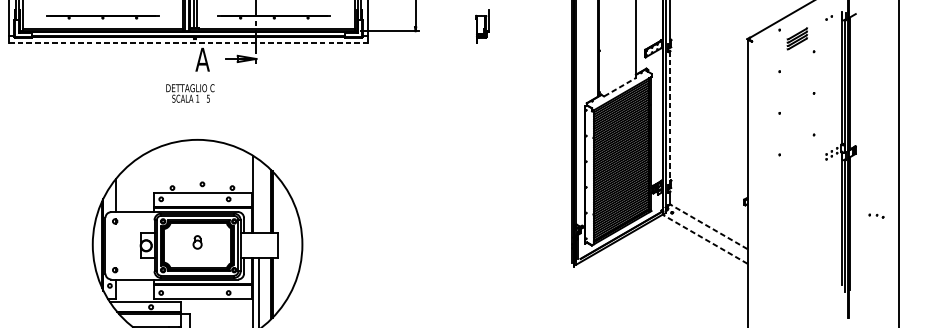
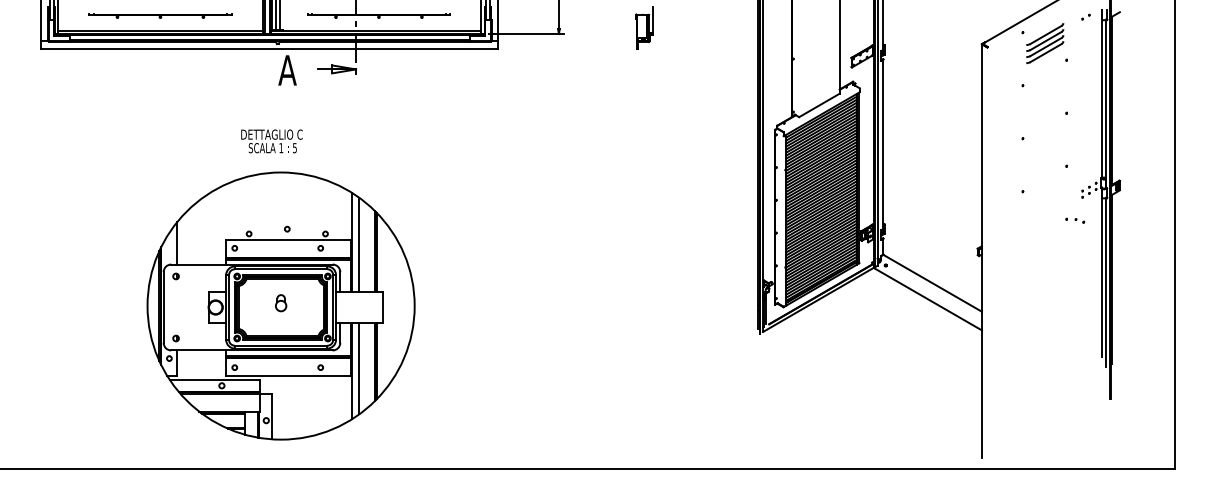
part: (797, 38) -> (1045, 43), size x1.43
line: (188, 42) -> (269, 48), dashed -> solid
line: (620, 87) -> (820, 105), dashed -> solid
text: (190, 93) -> (271, 141), moved
line: (670, 117) -> (883, 144), dashed -> solid
line: (259, 196) -> (359, 244), added
part: (876, 215) -> (1075, 220), moved
line: (708, 226) -> (932, 283), dashed -> solid
line: (704, 238) -> (927, 298), dashed -> solid

